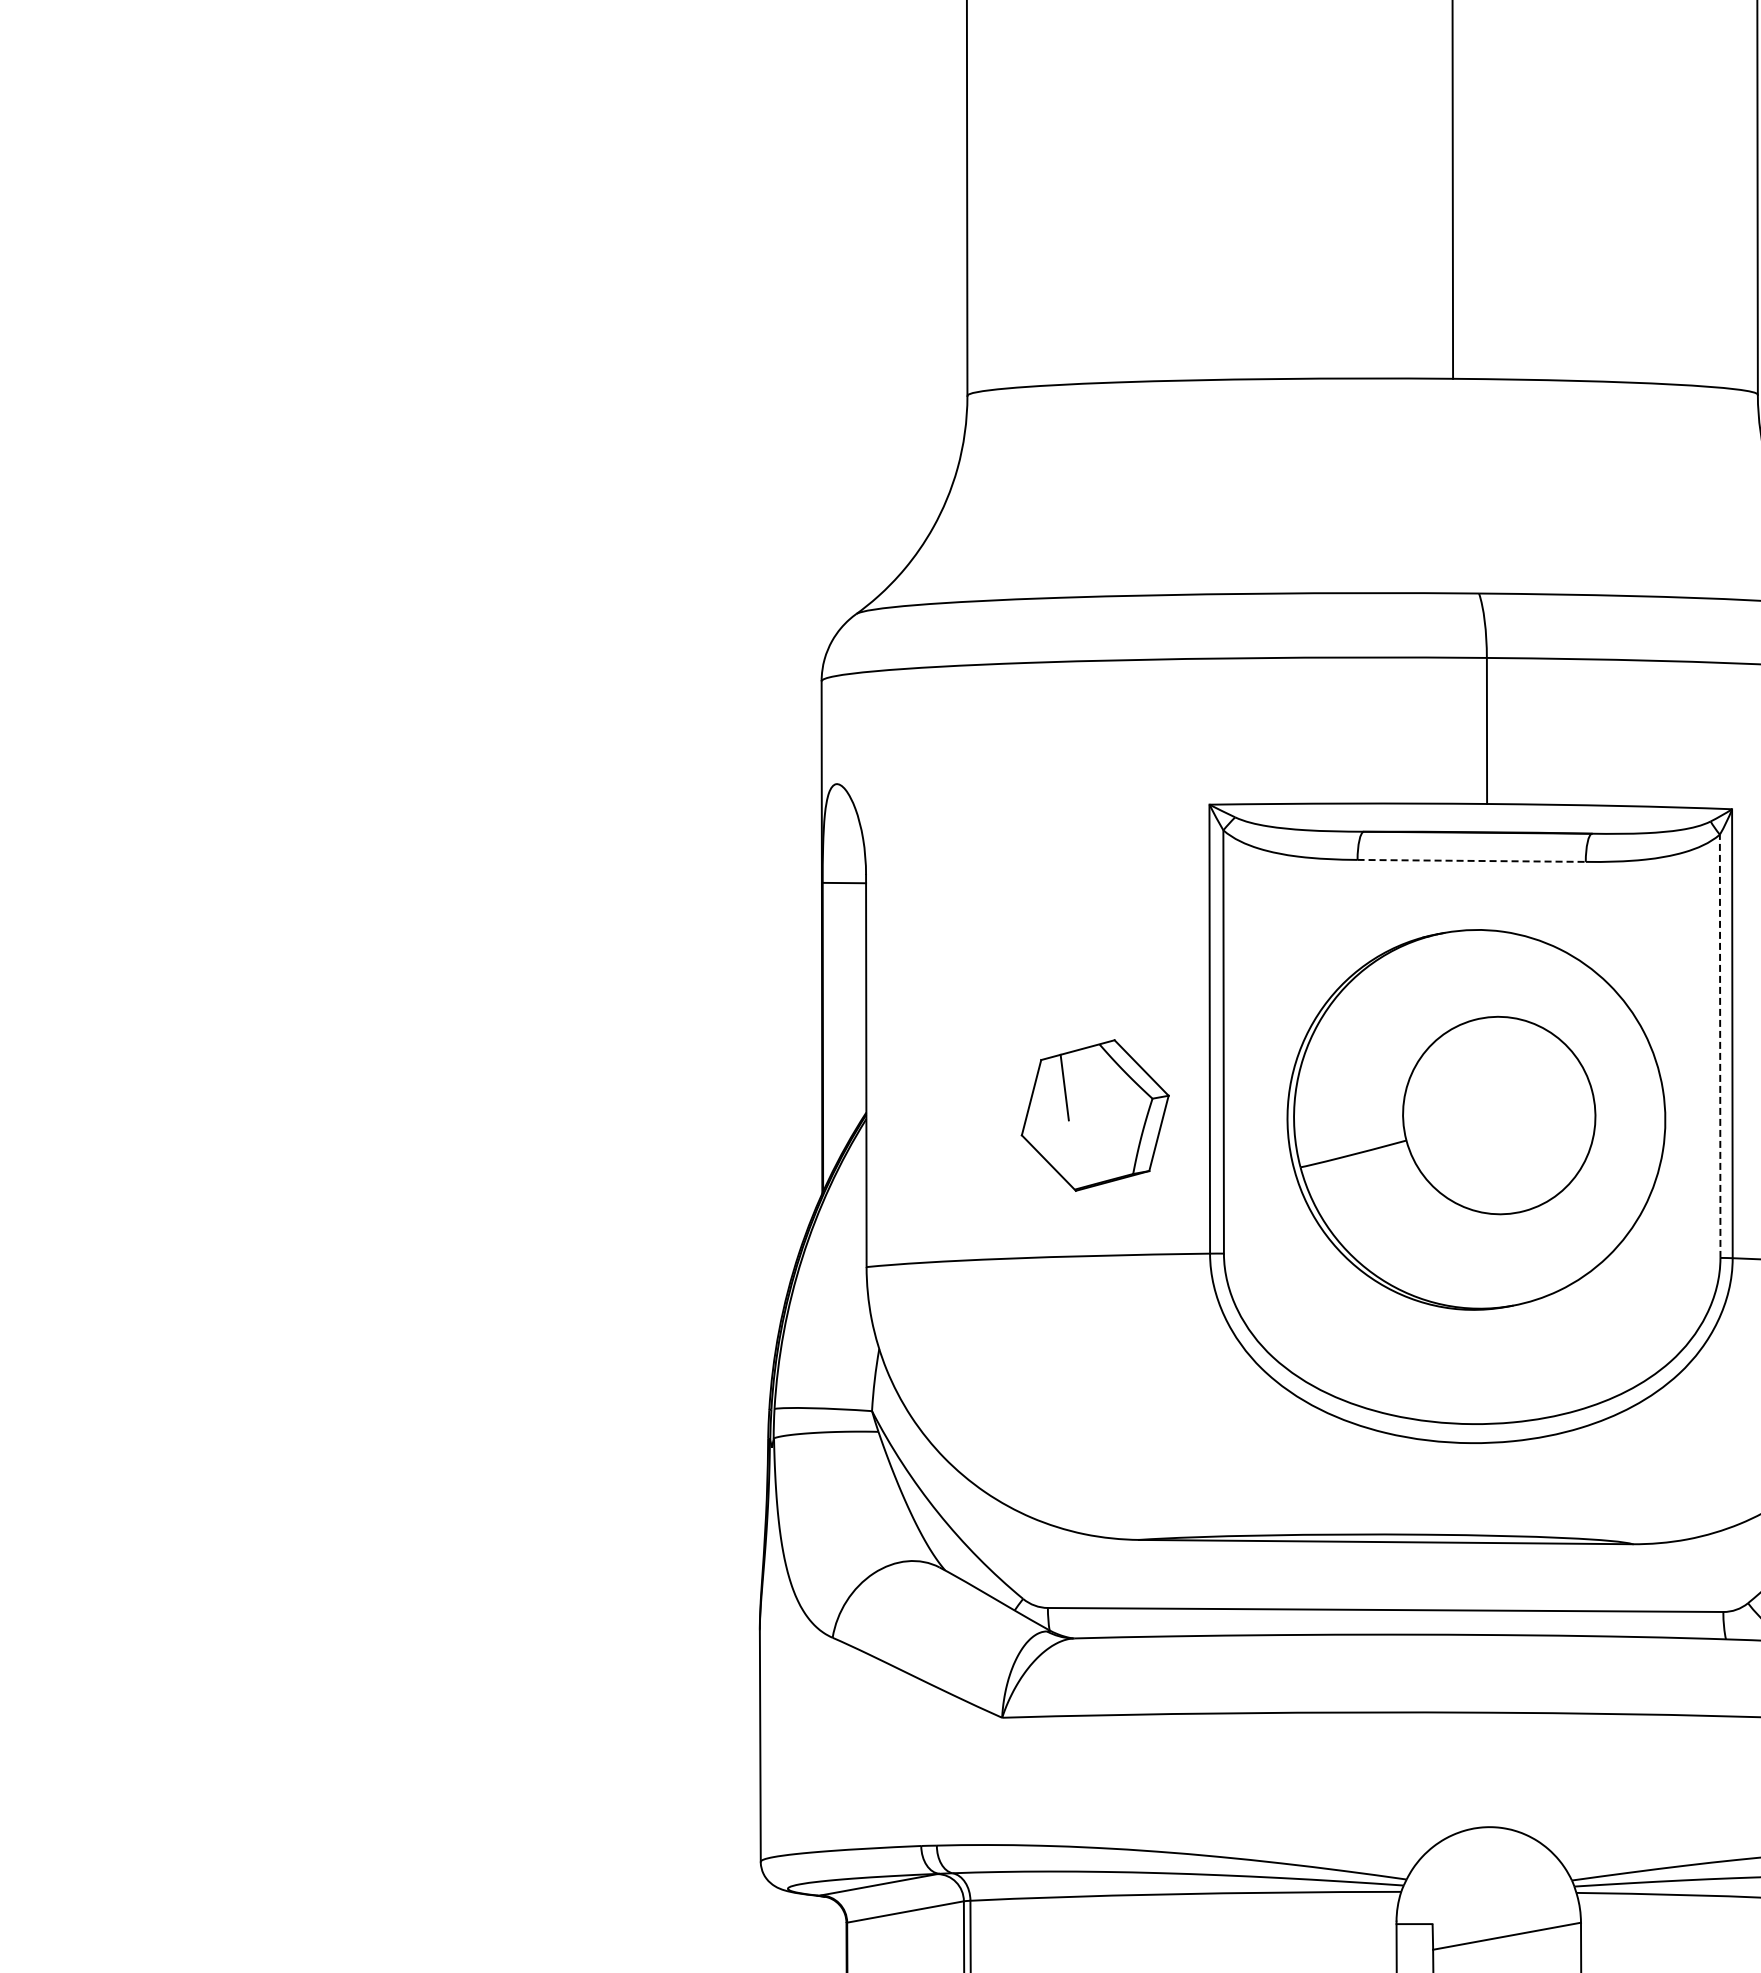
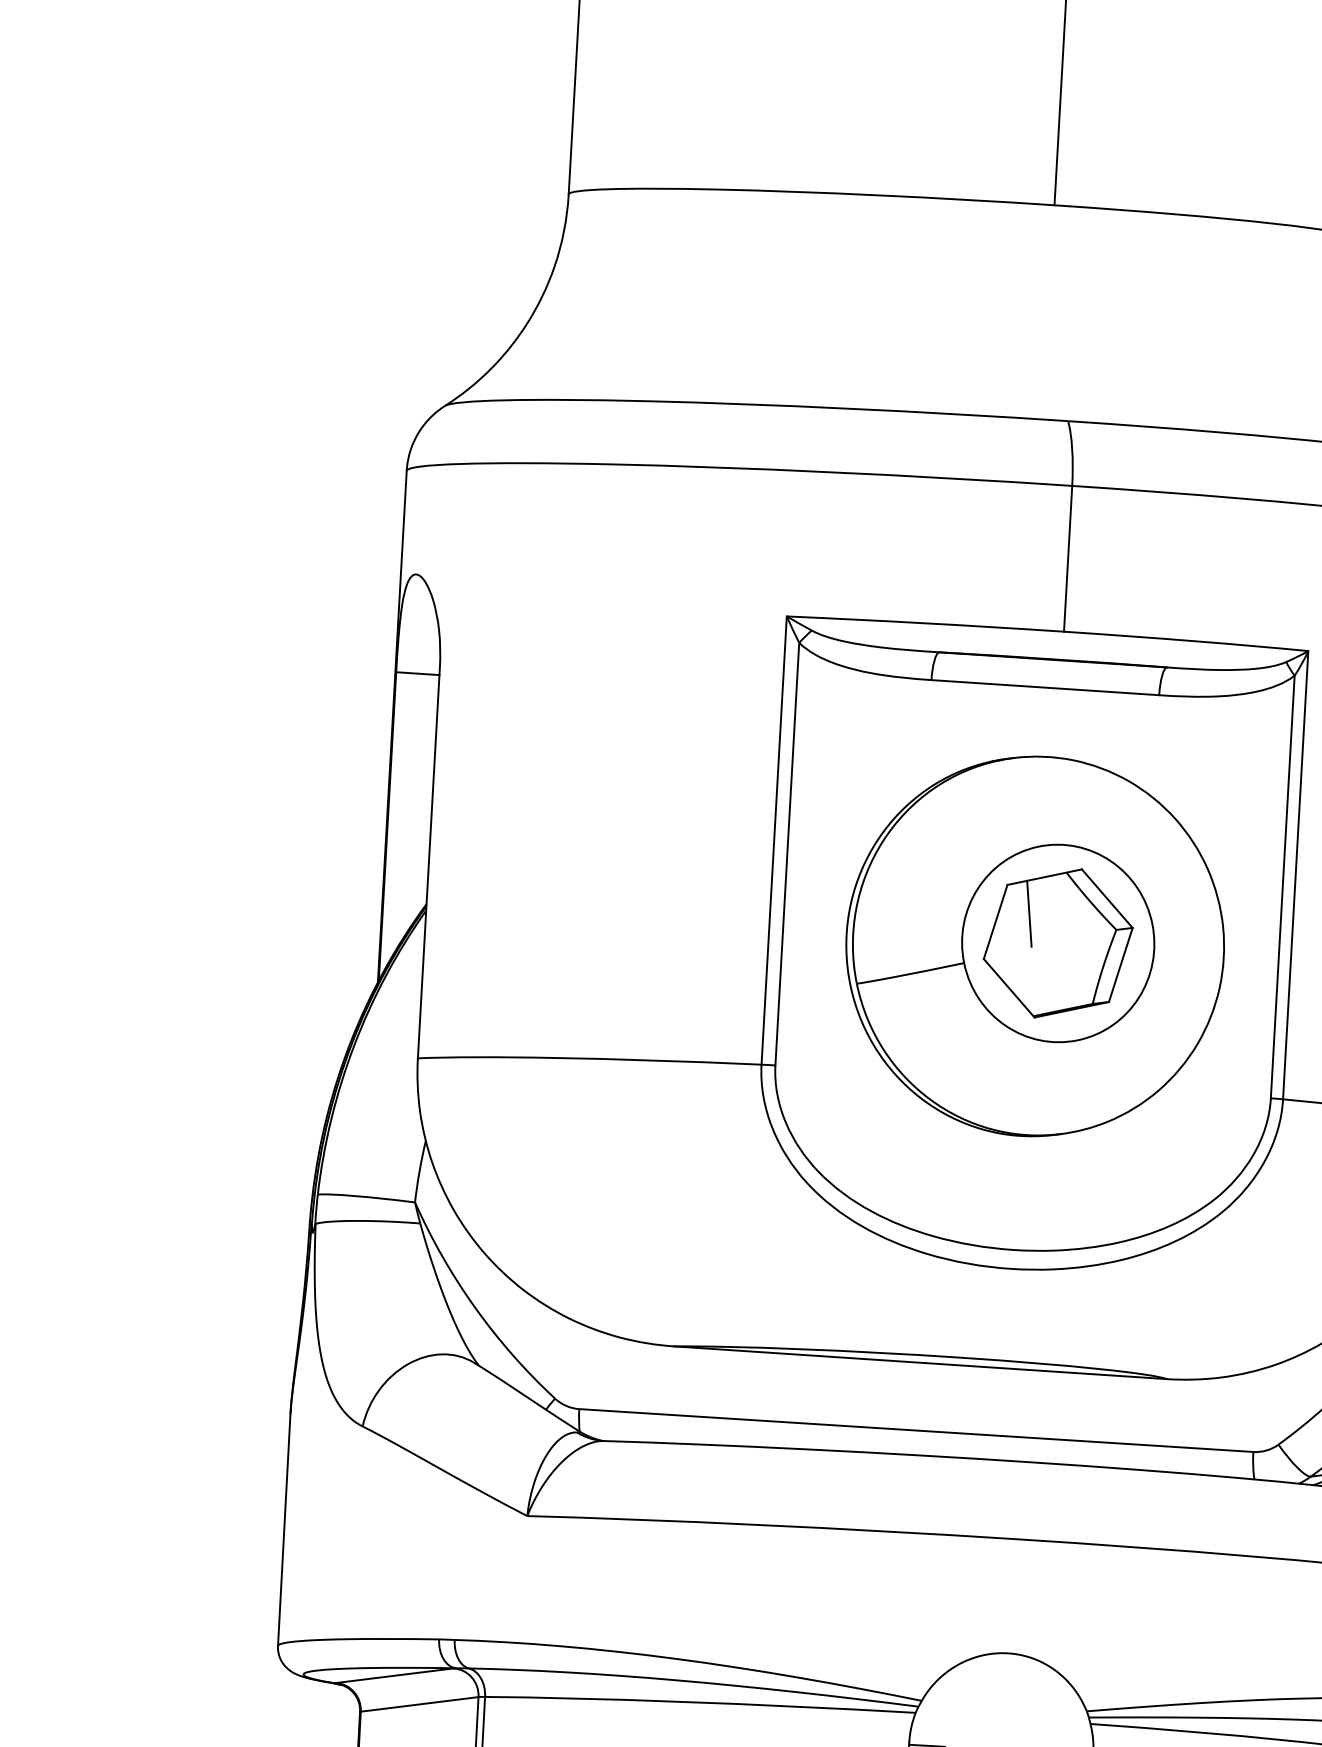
line: (1472, 860) -> (1046, 687), dashed -> solid
line: (1720, 1046) -> (1283, 887), dashed -> solid
part: (1094, 1115) -> (1057, 943), moved

